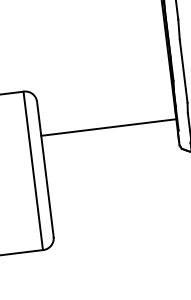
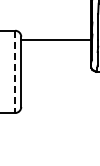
line: (109, 127) -> (56, 40), moved
line: (32, 172) -> (14, 72), solid -> dashed

